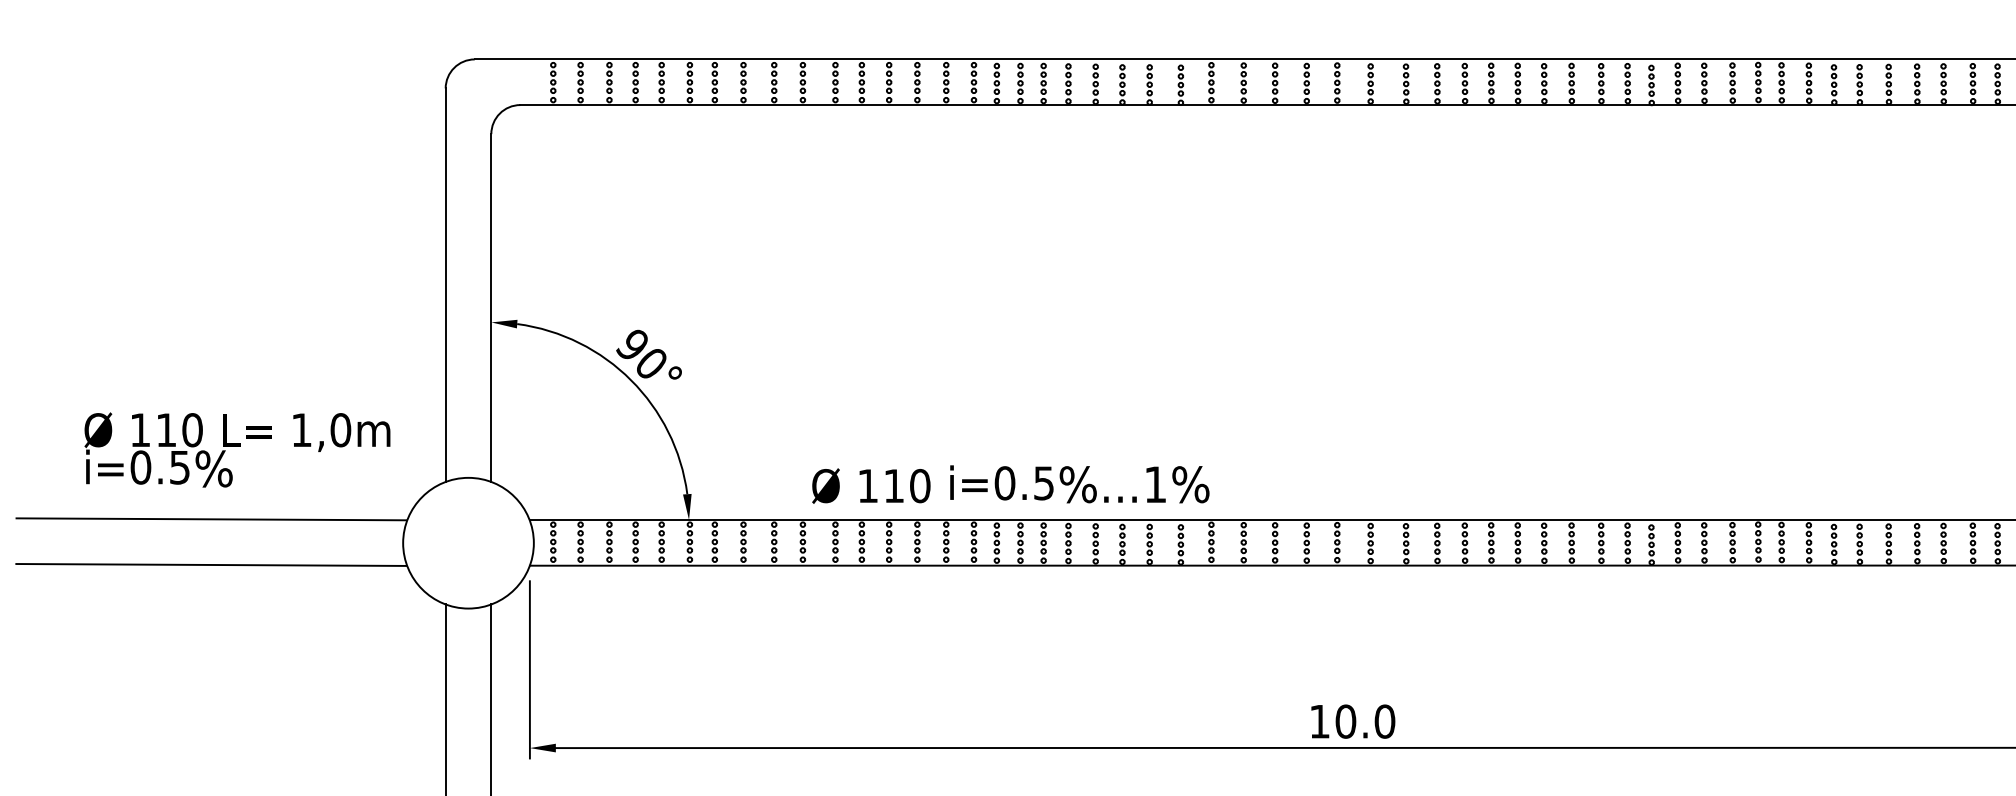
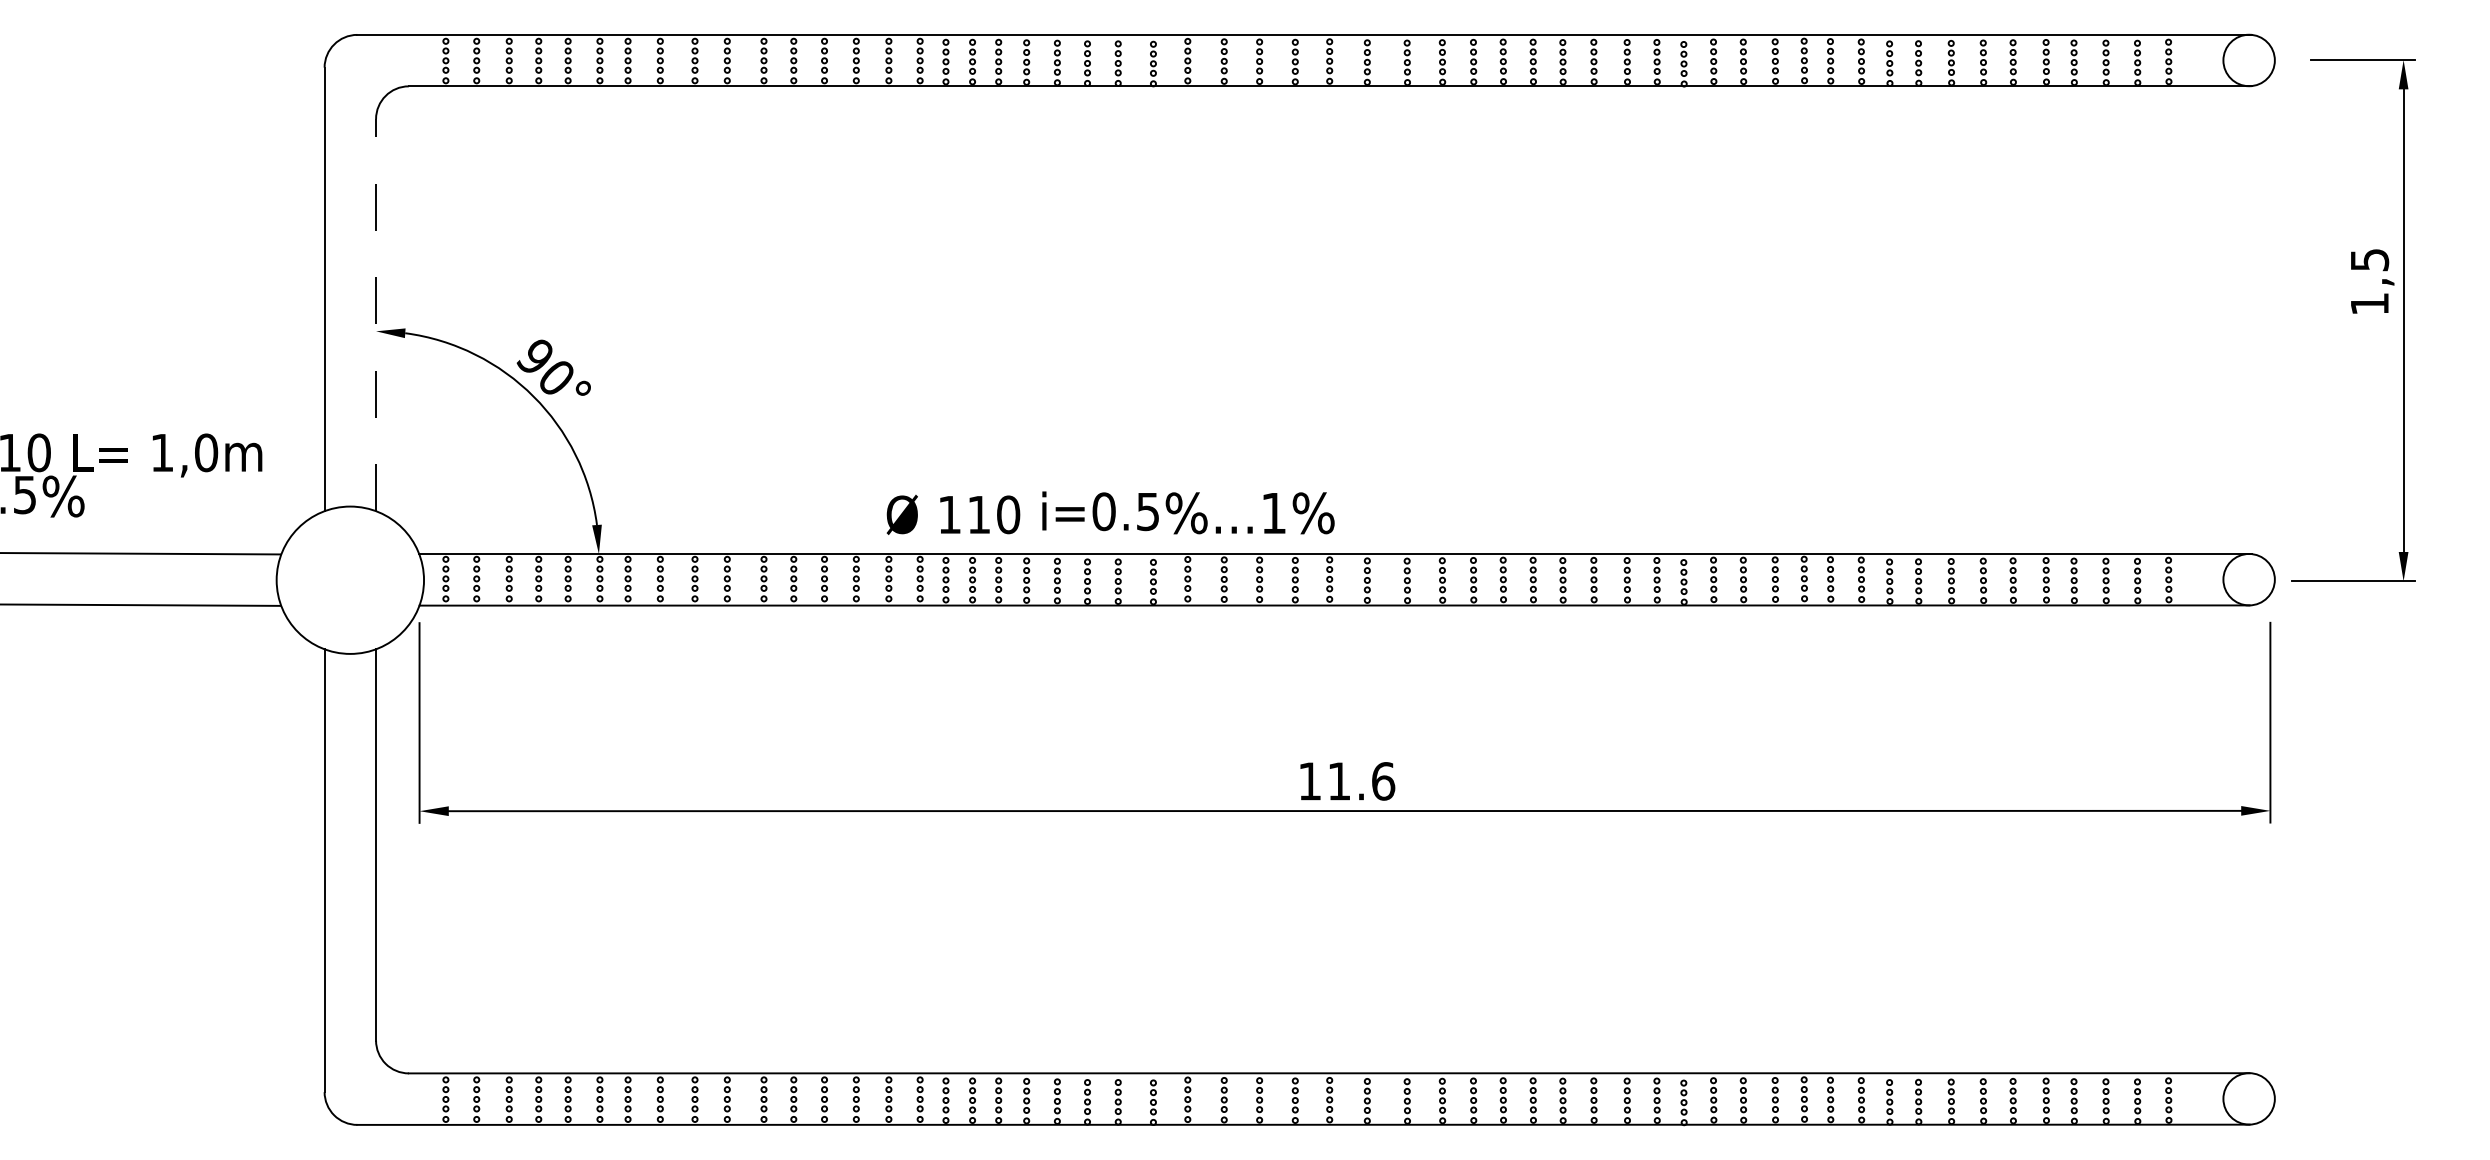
line: (491, 307) -> (376, 314), solid -> dashed
text: (1010, 483) -> (1110, 512), moved
text: (1365, 721) -> (1361, 781), 10.0 -> 11.6

